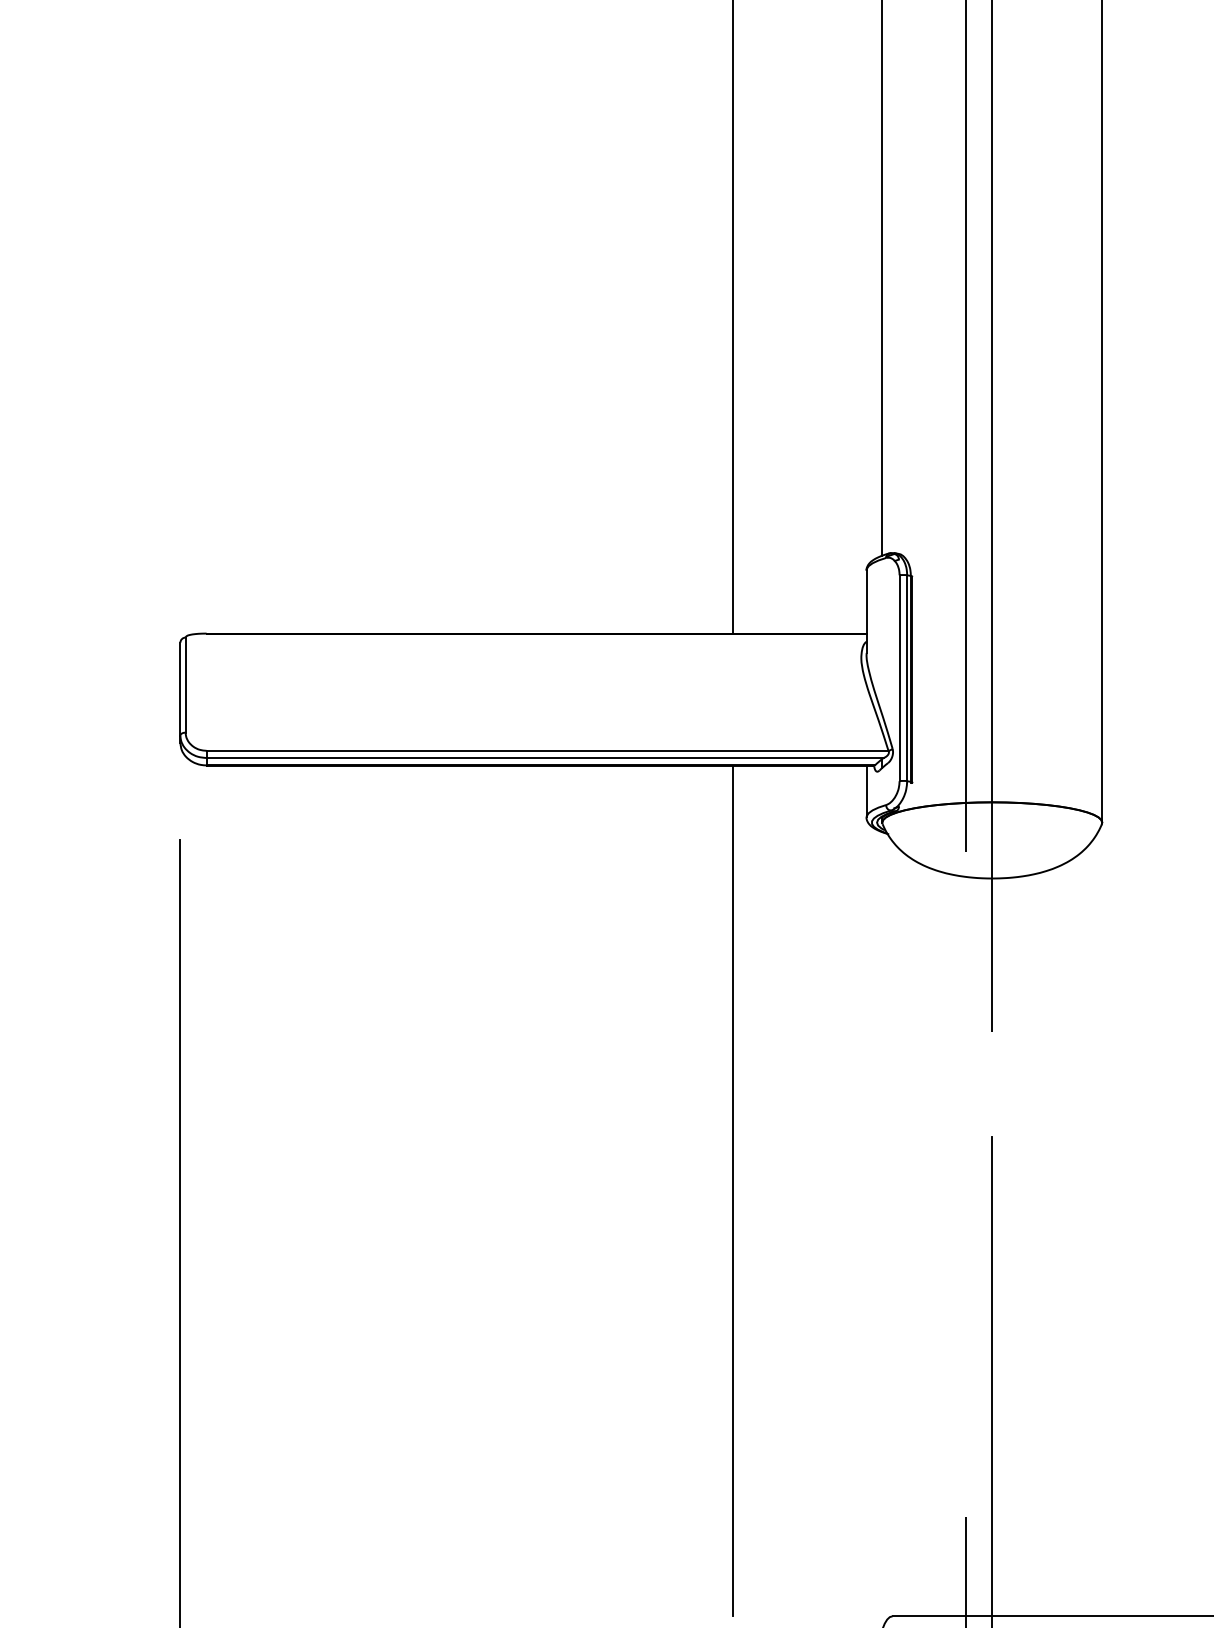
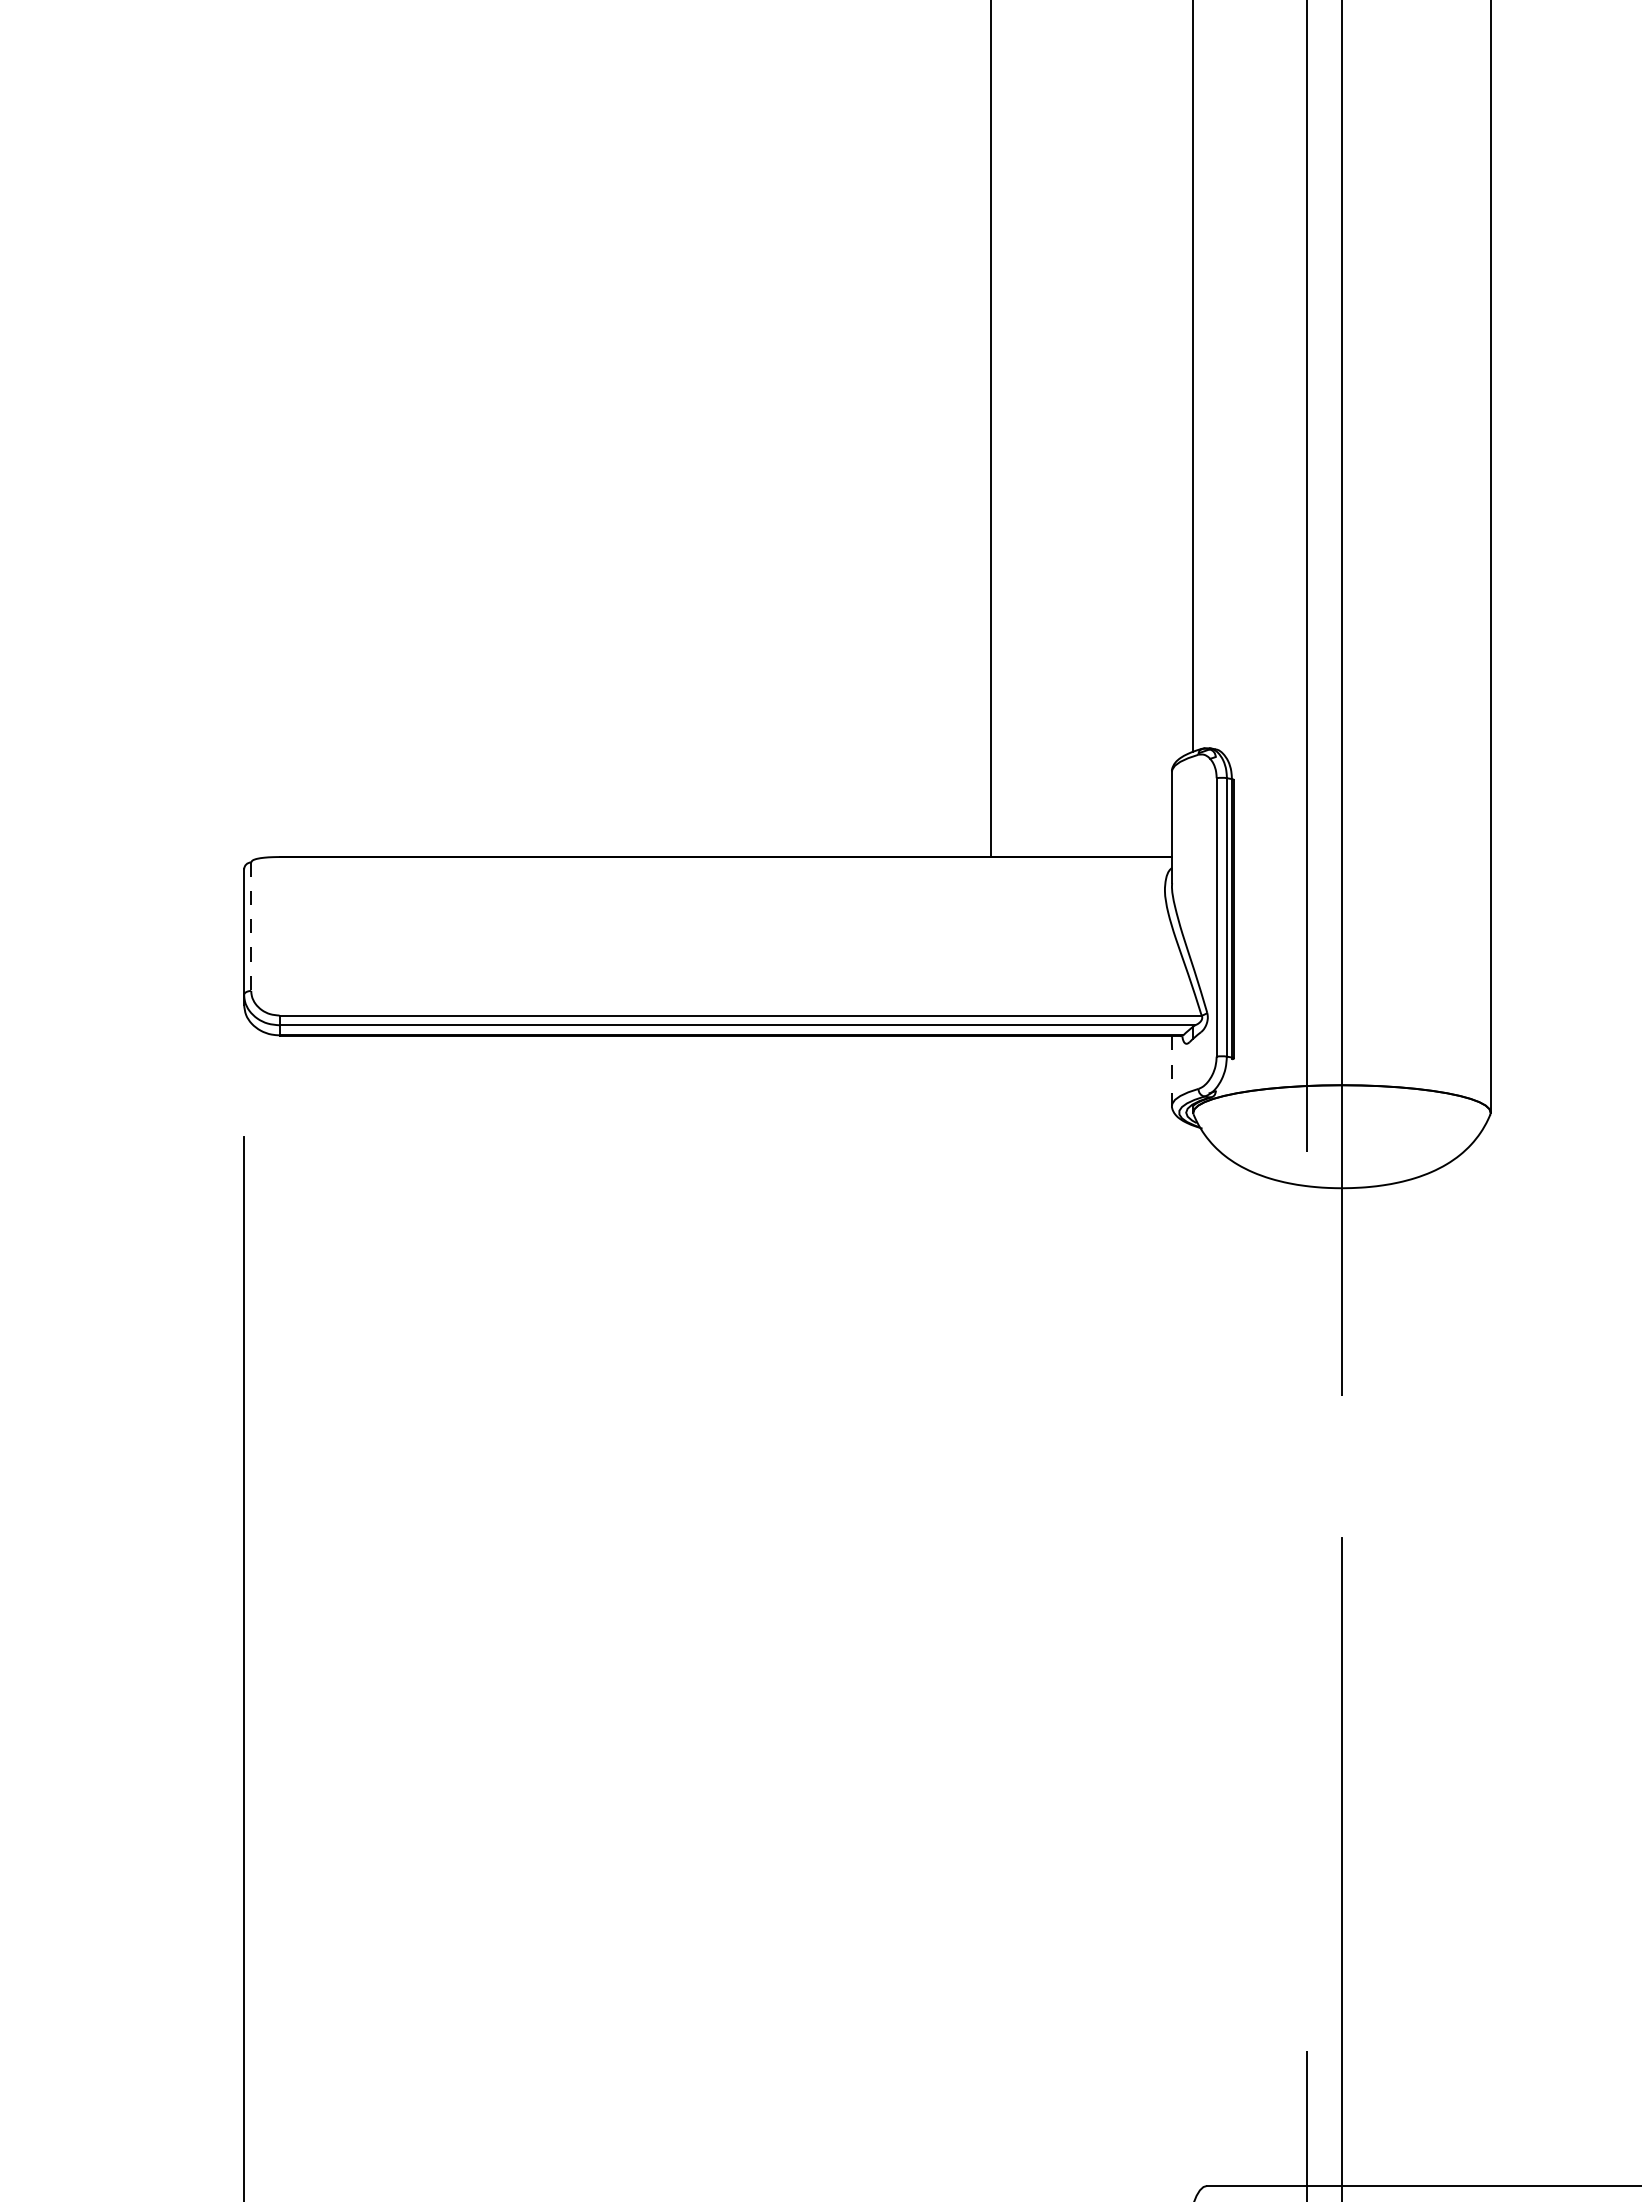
line: (185, 685) -> (251, 927), solid -> dashed
line: (866, 791) -> (1172, 1070), solid -> dashed
line: (733, 1190) -> (991, 1610), removed

